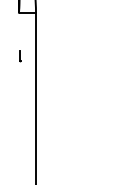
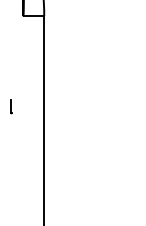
line: (20, 56) -> (11, 106), moved

